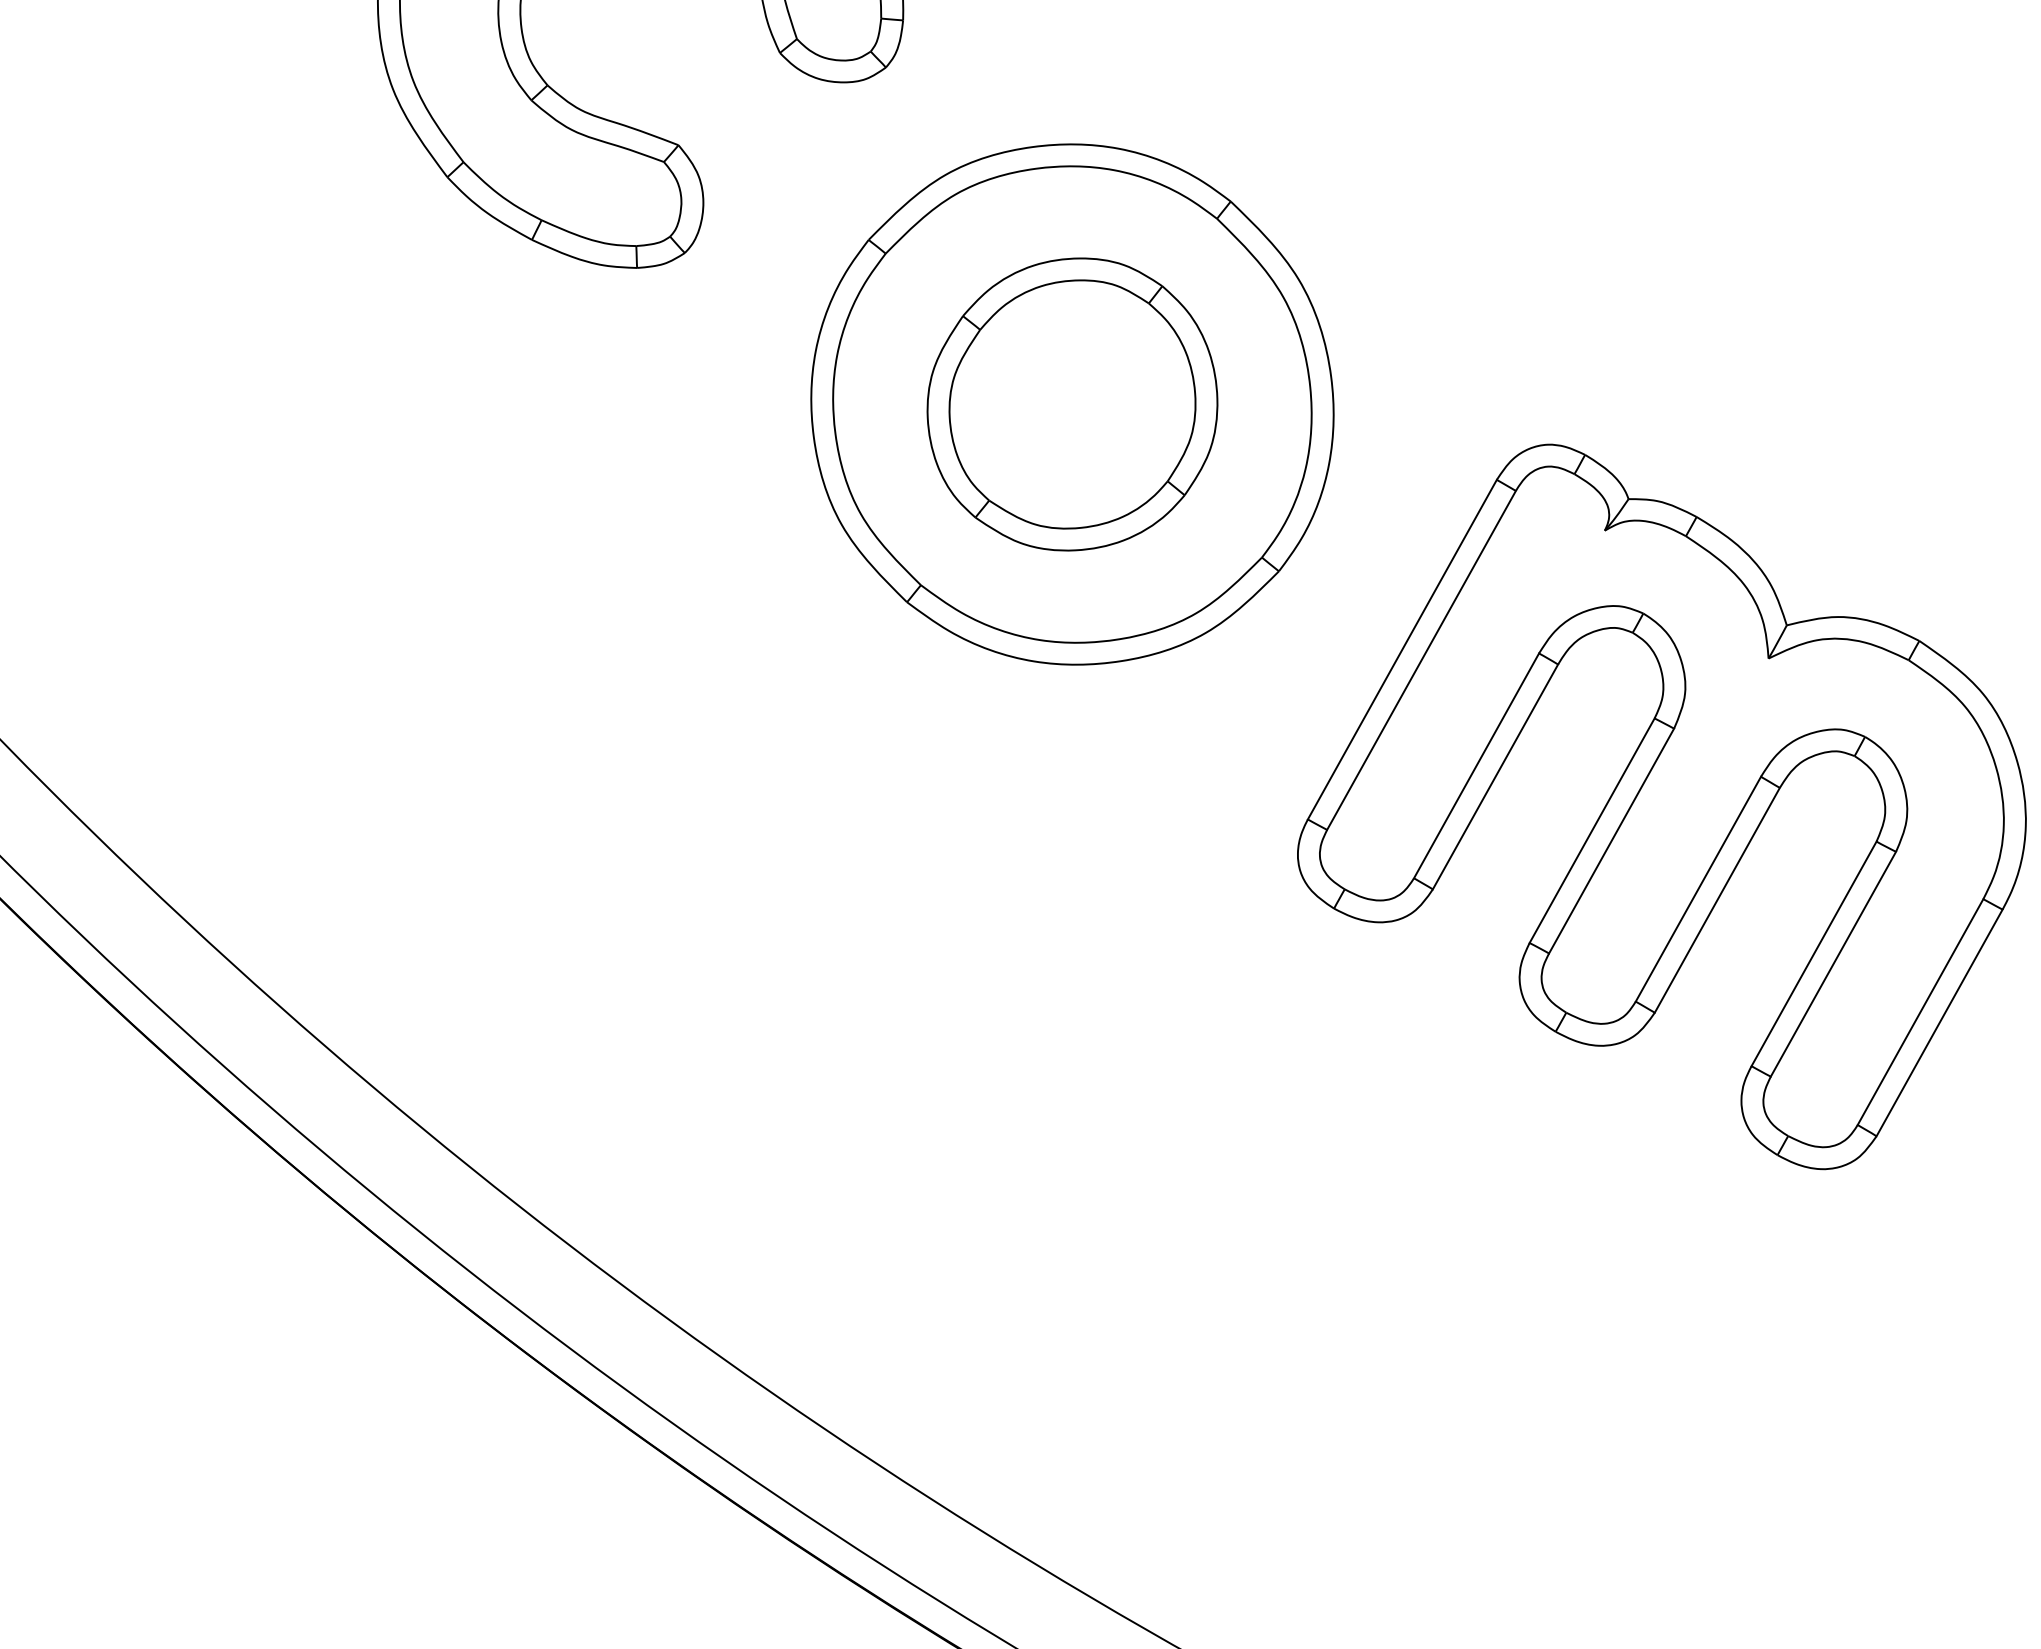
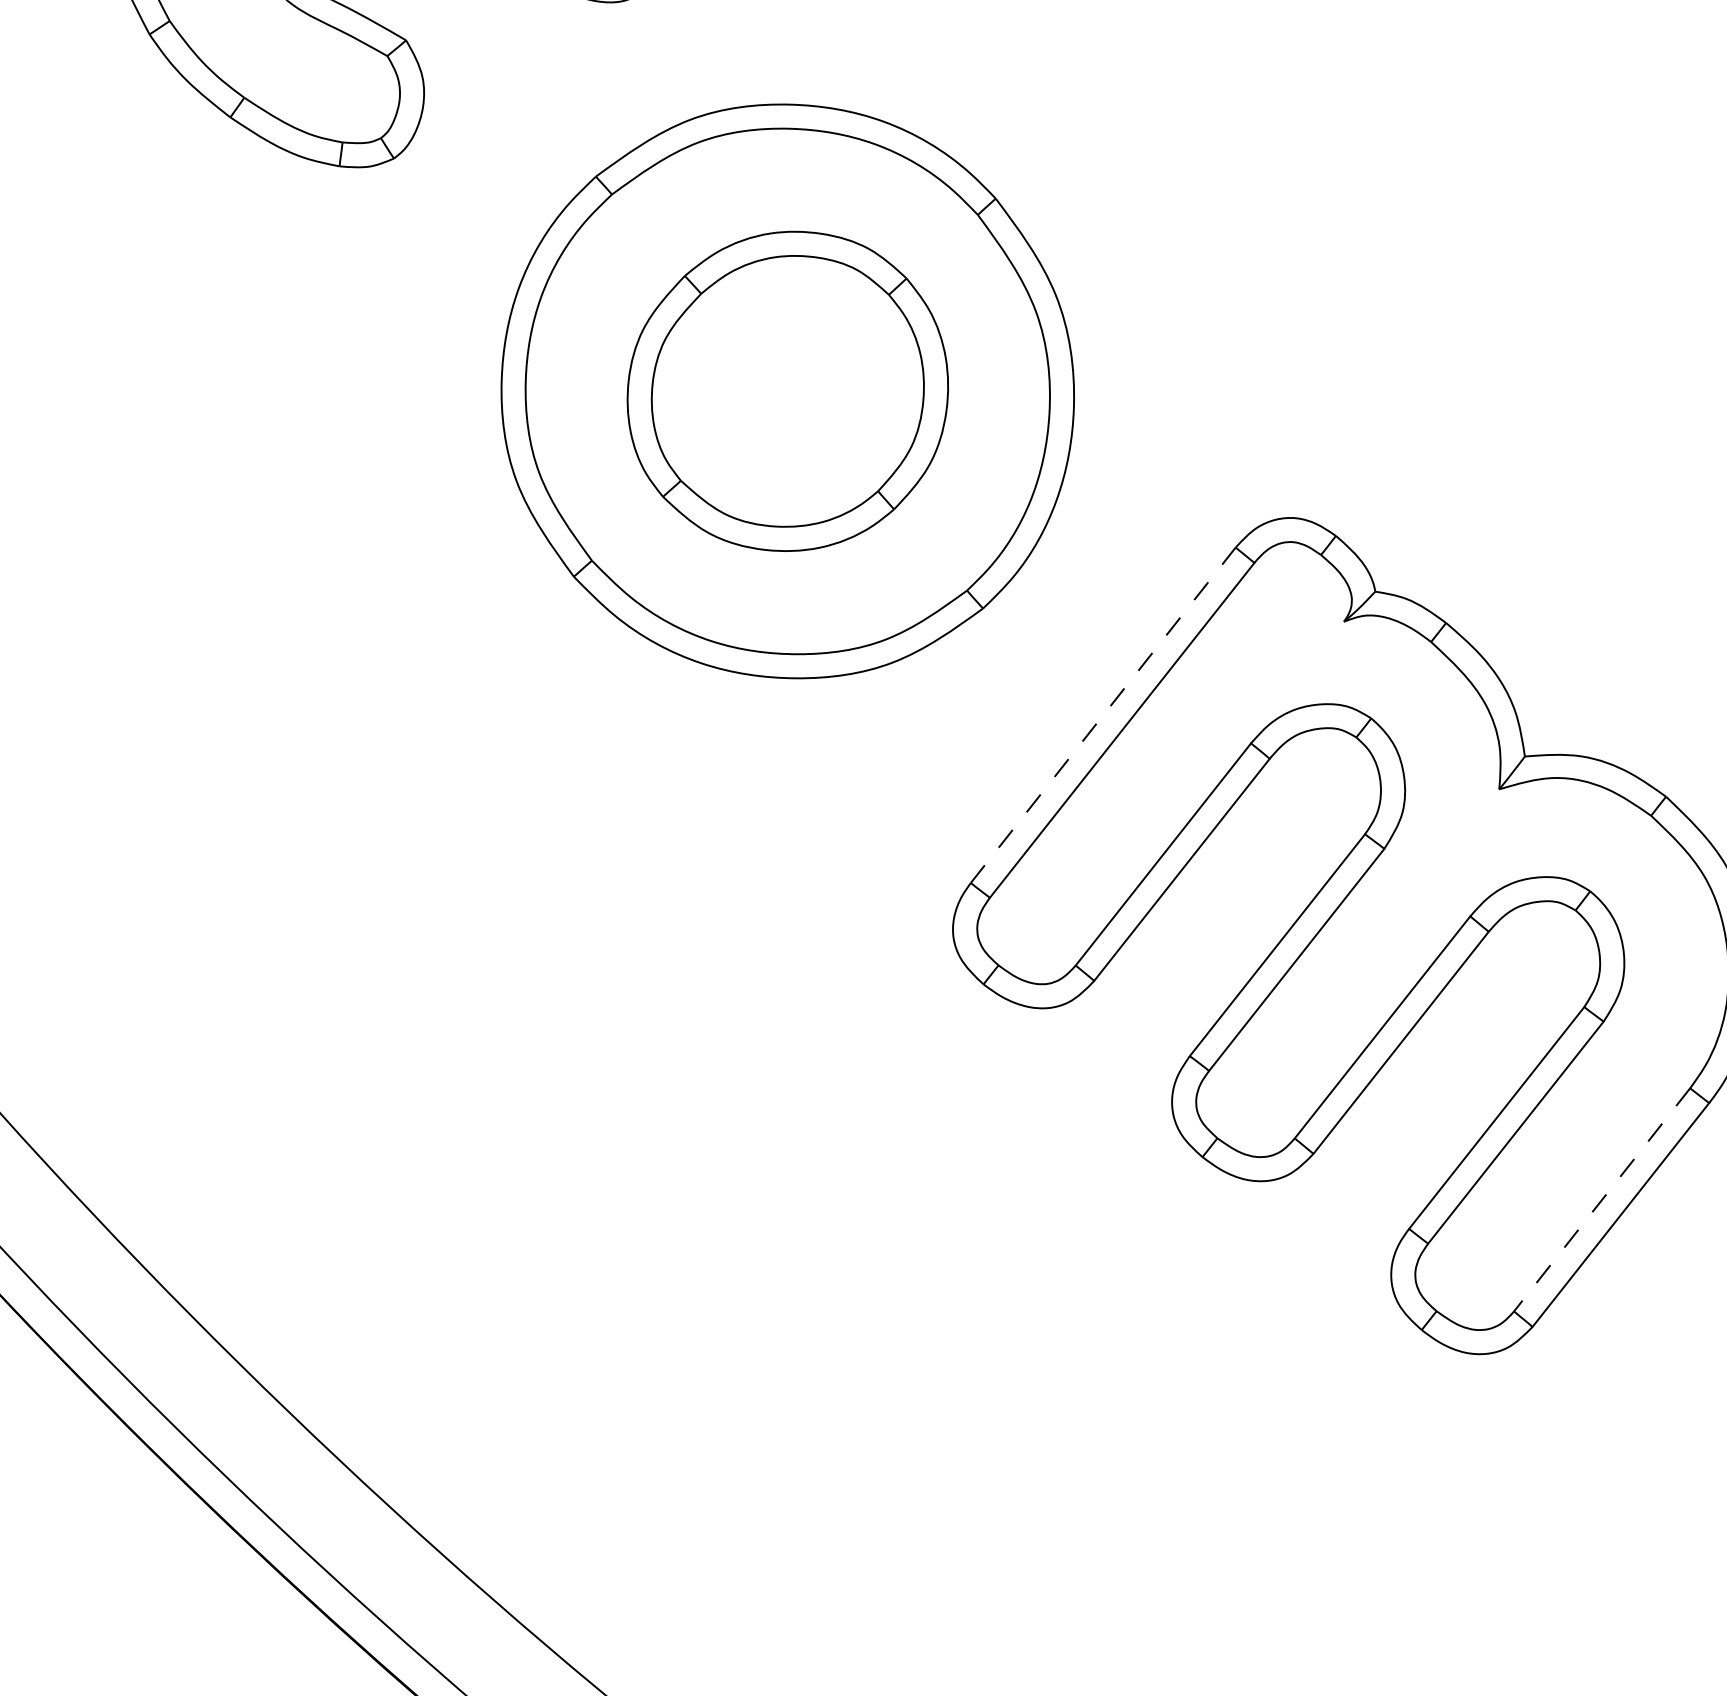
line: (1402, 649) -> (1103, 715), solid -> dashed
line: (1920, 1012) -> (1601, 1200), solid -> dashed

